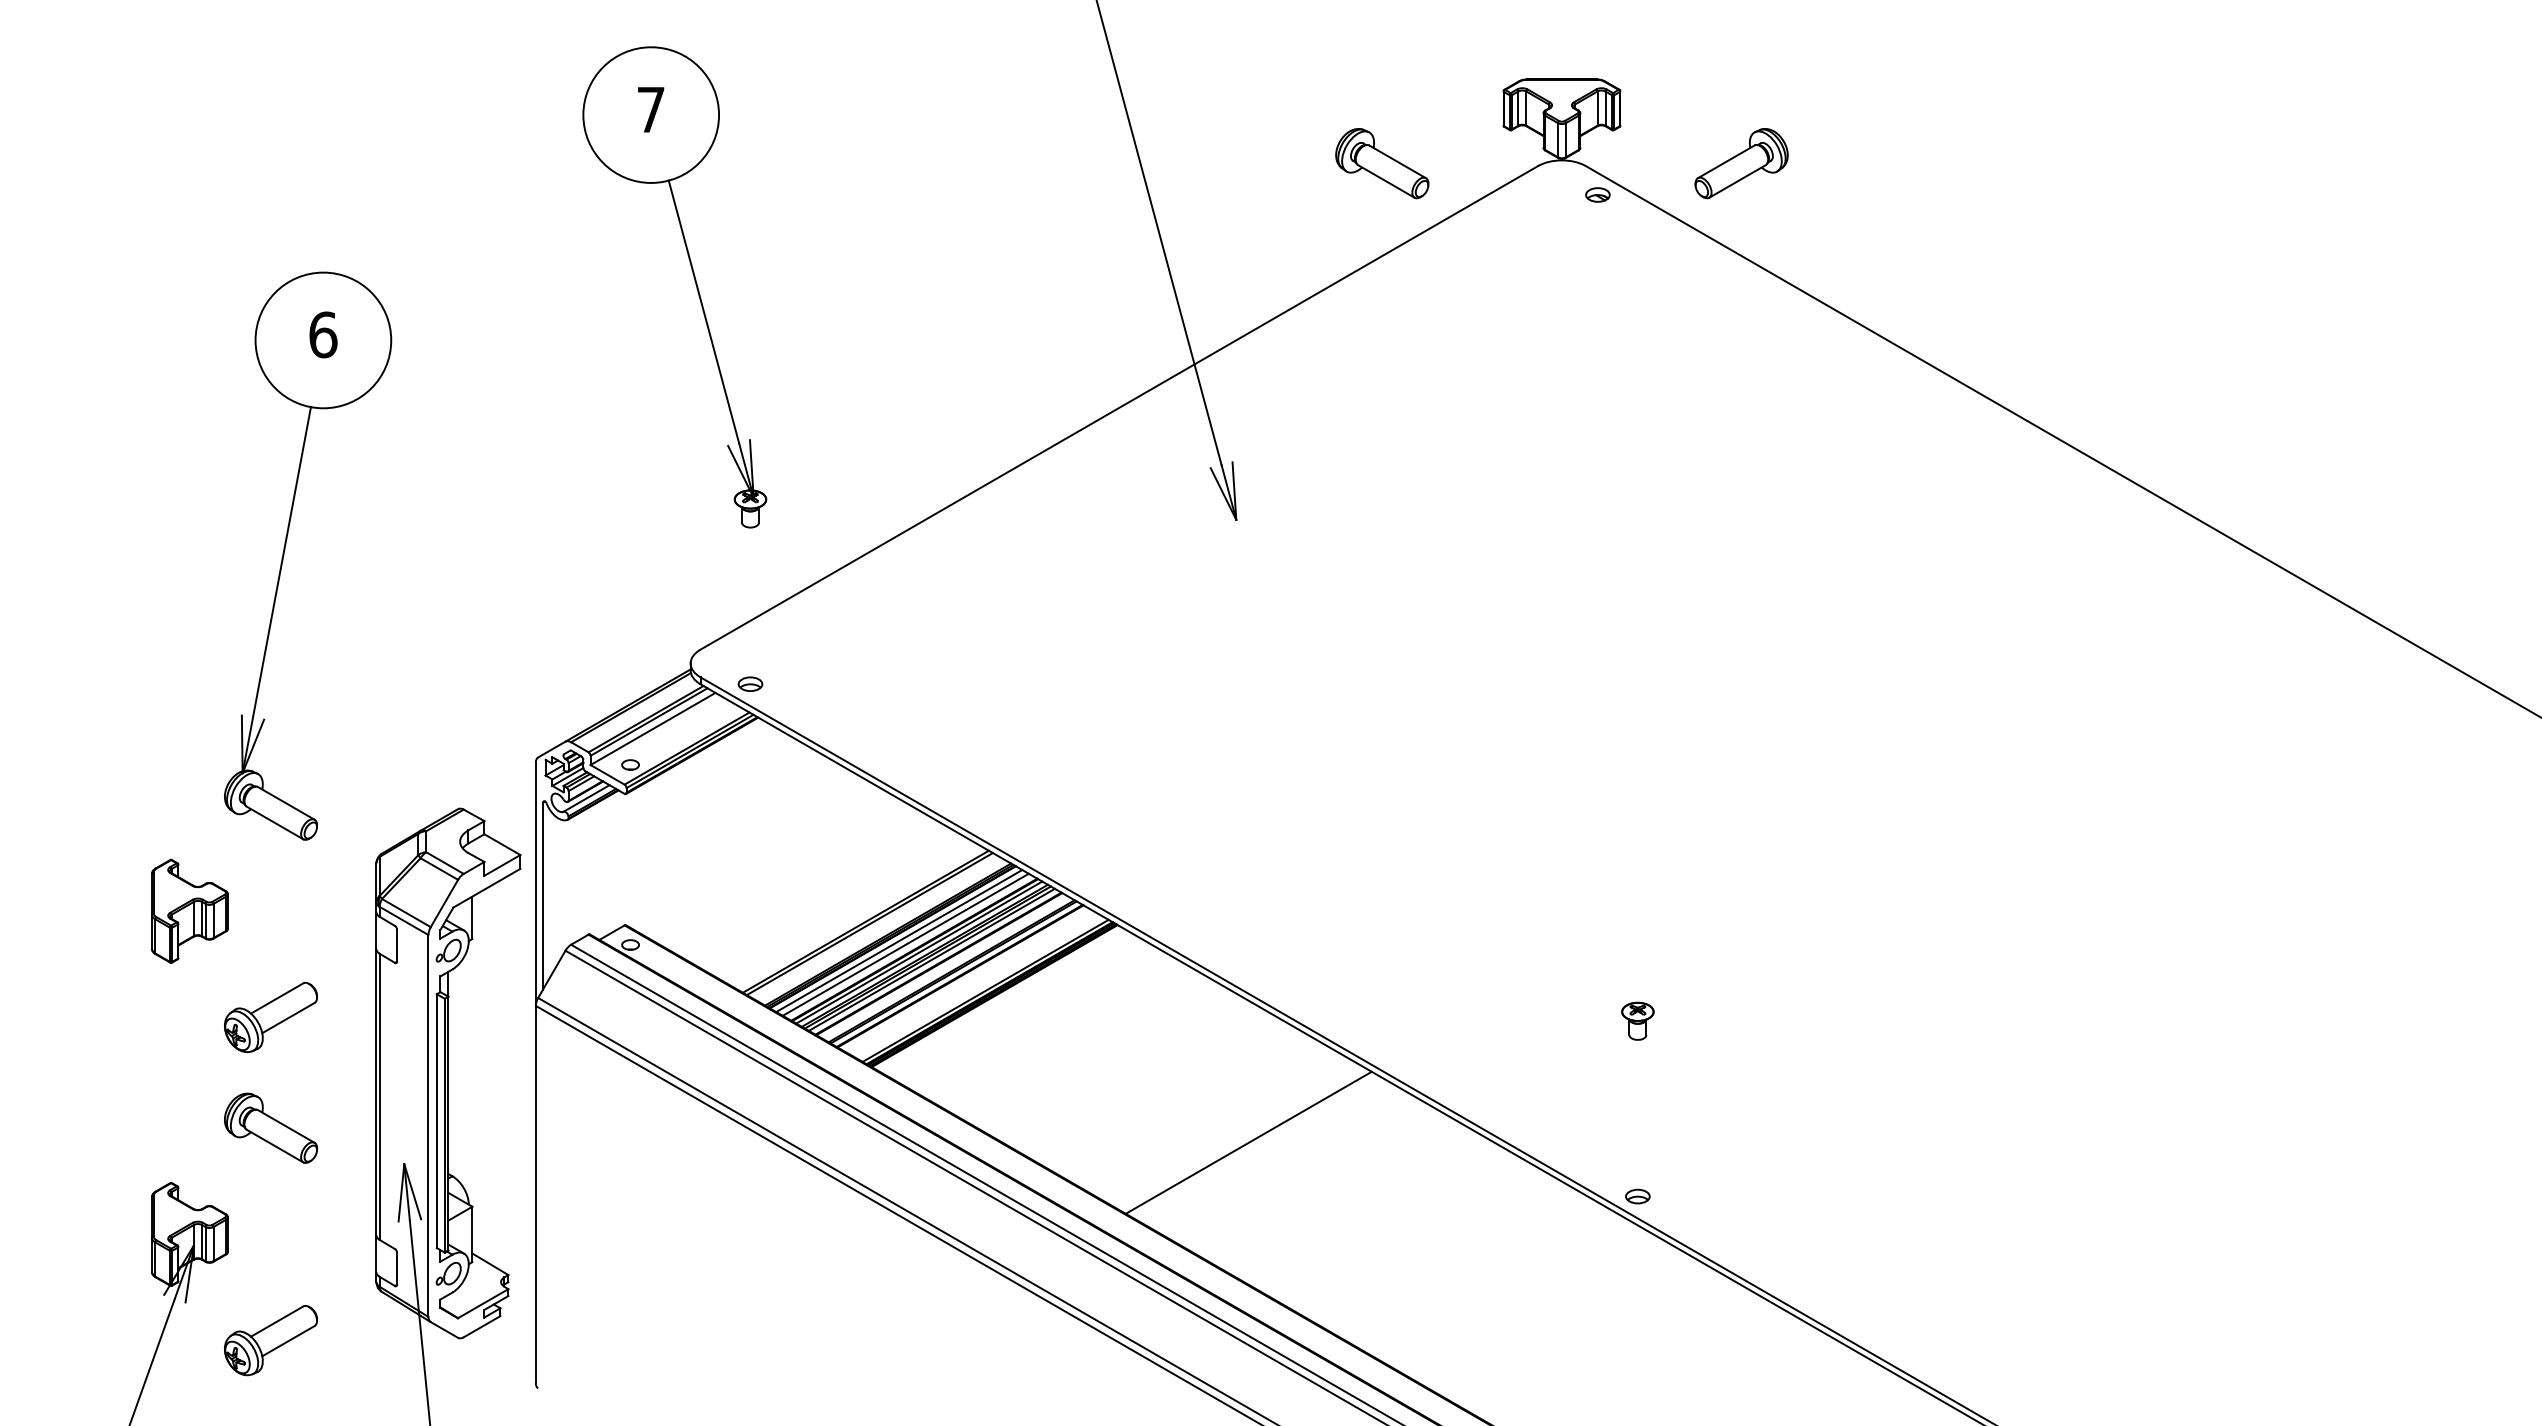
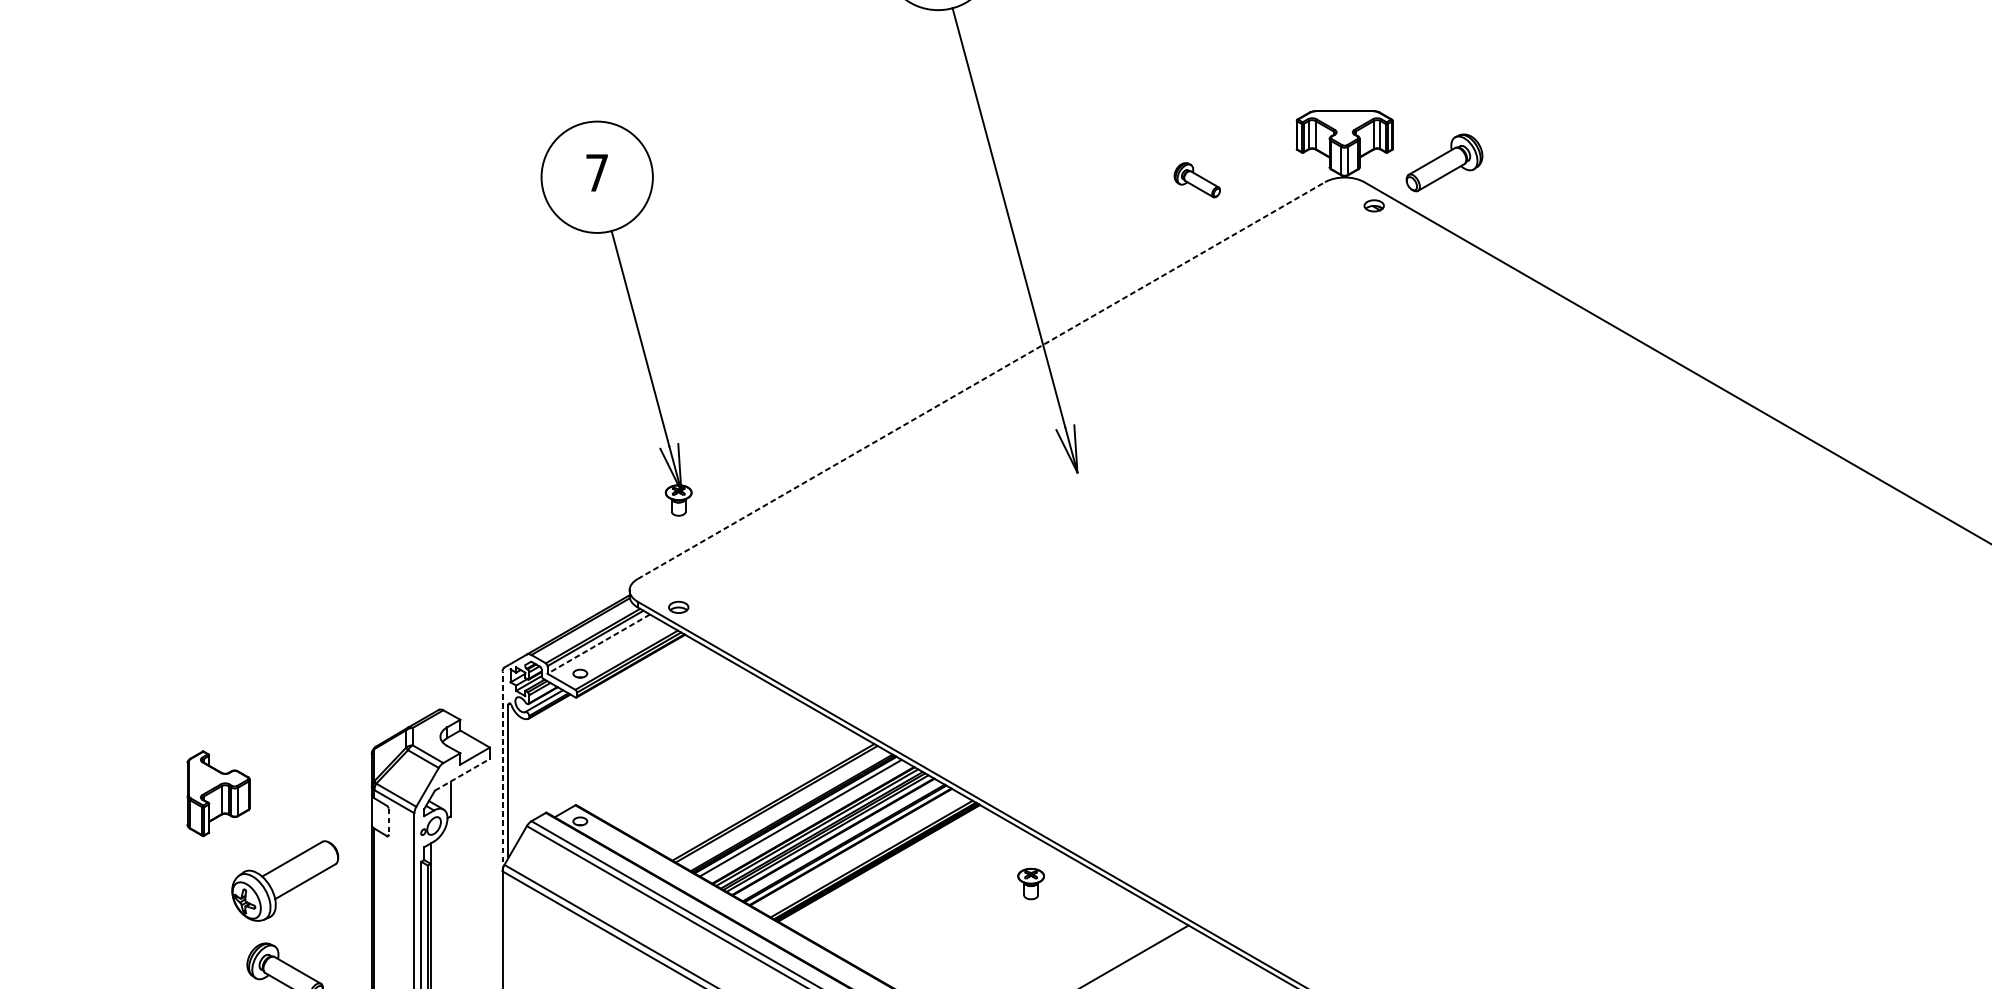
part: (1382, 163) -> (1197, 180), size x0.6
part: (1741, 163) -> (1444, 162), moved
part: (694, 281) -> (632, 313), moved
line: (1119, 407) -> (981, 380), solid -> dashed
part: (285, 550) -> (297, 497), removed
line: (652, 729) -> (598, 644), solid -> dashed
line: (535, 884) -> (502, 771), solid -> dashed
line: (486, 888) -> (462, 775), solid -> dashed
line: (905, 944) -> (805, 821), removed
line: (397, 946) -> (389, 822), solid -> dashed
part: (270, 1016) -> (284, 880), size x1.4
part: (1637, 1020) -> (1030, 883), moved

